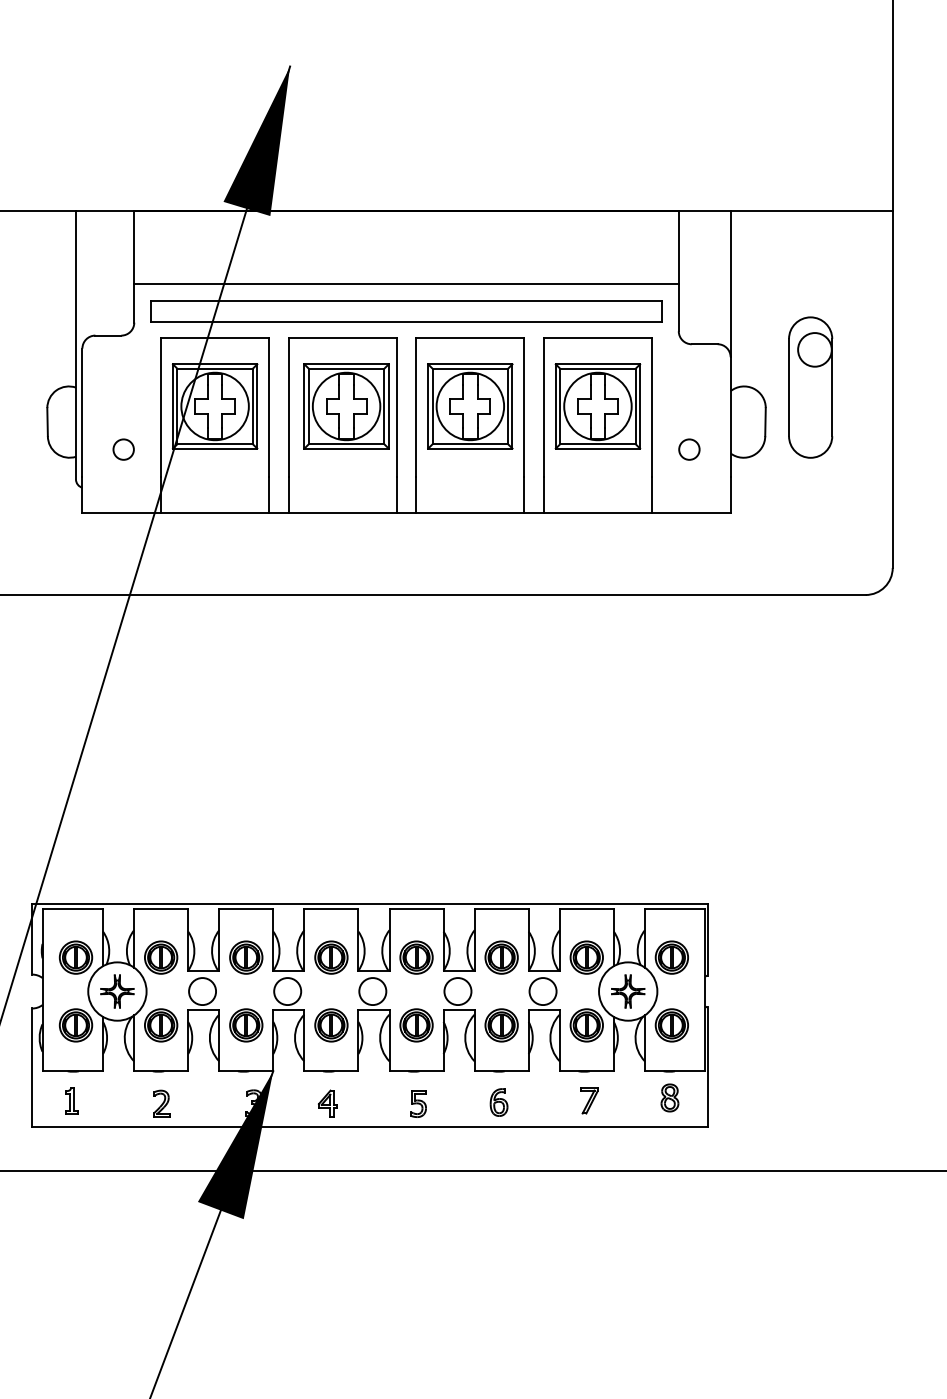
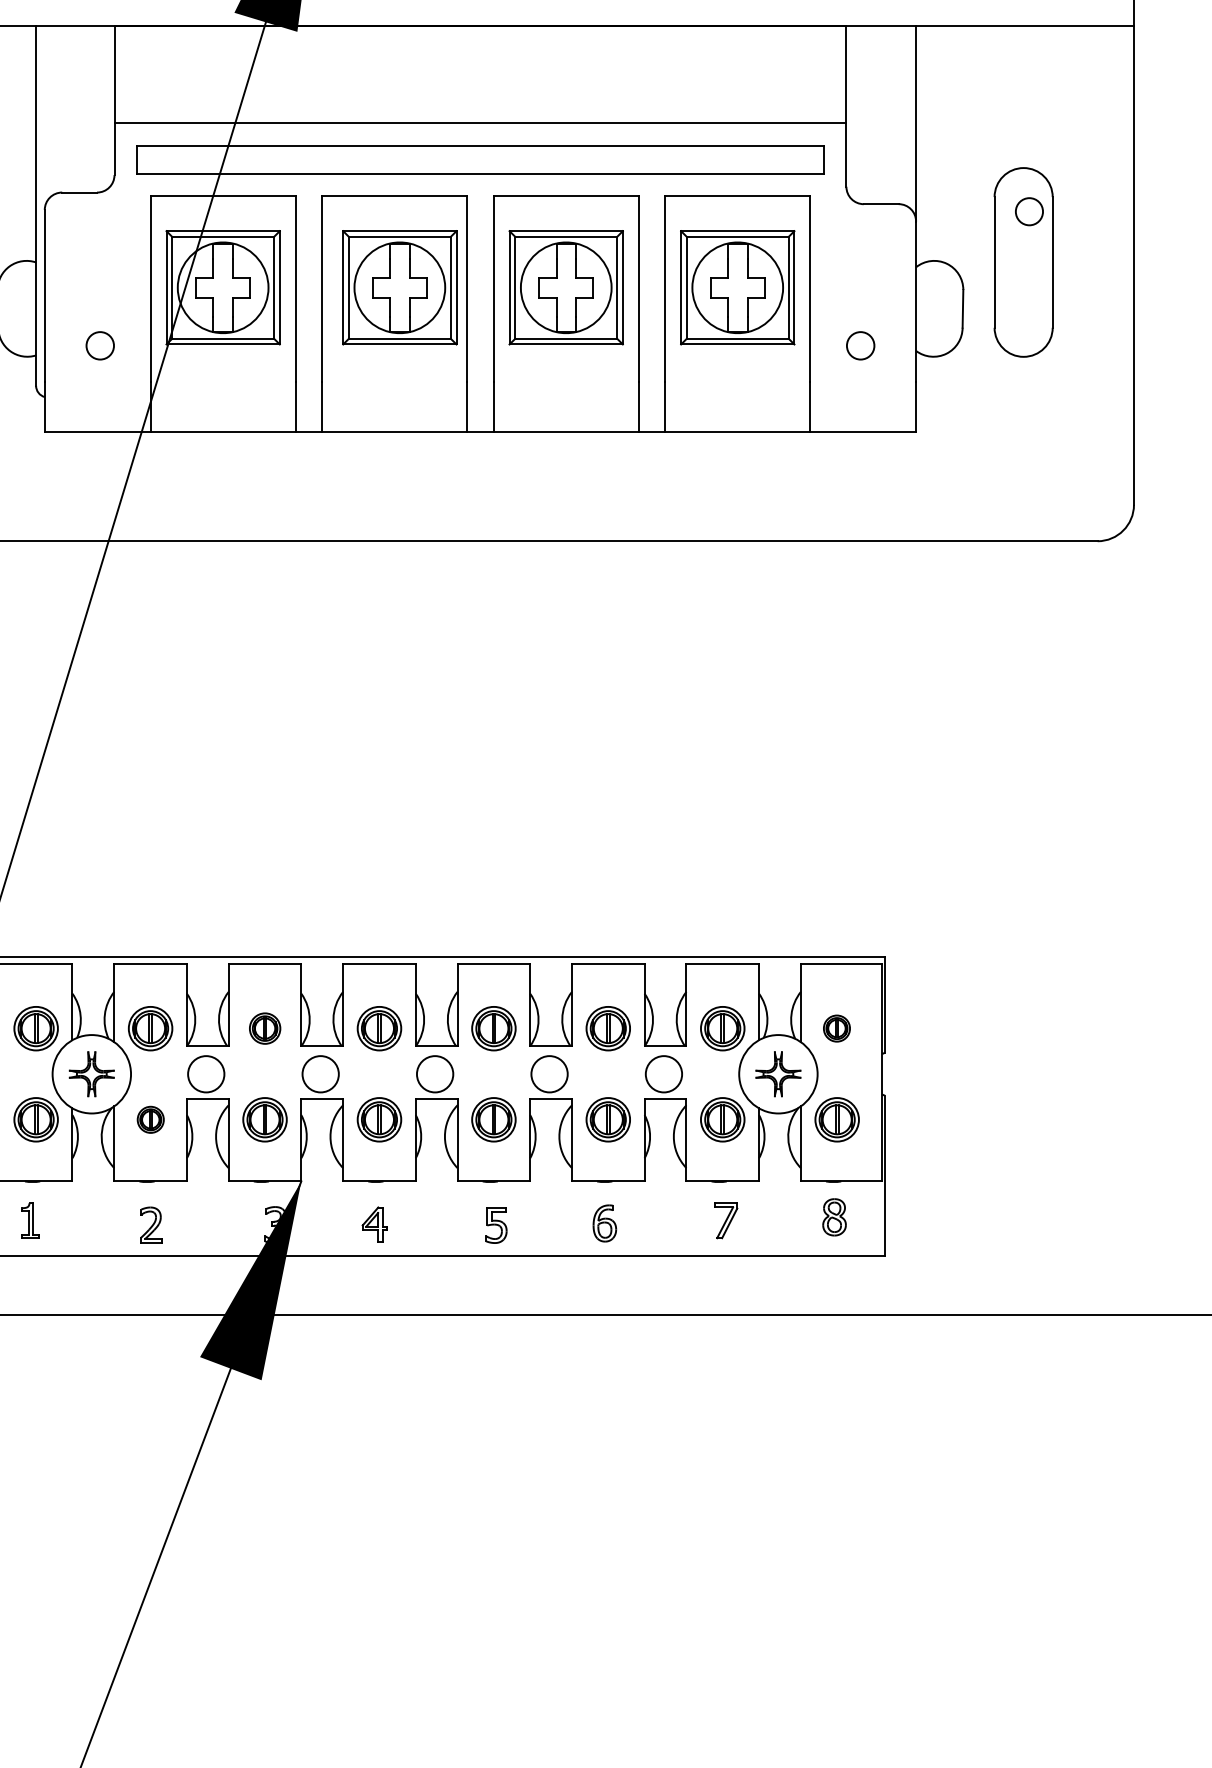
circle: (814, 349) -> (1028, 211), size x0.6
part: (246, 957) -> (265, 1028), size x0.7
part: (671, 957) -> (836, 1028), size x0.6
part: (161, 1025) -> (151, 1119), size x0.6

